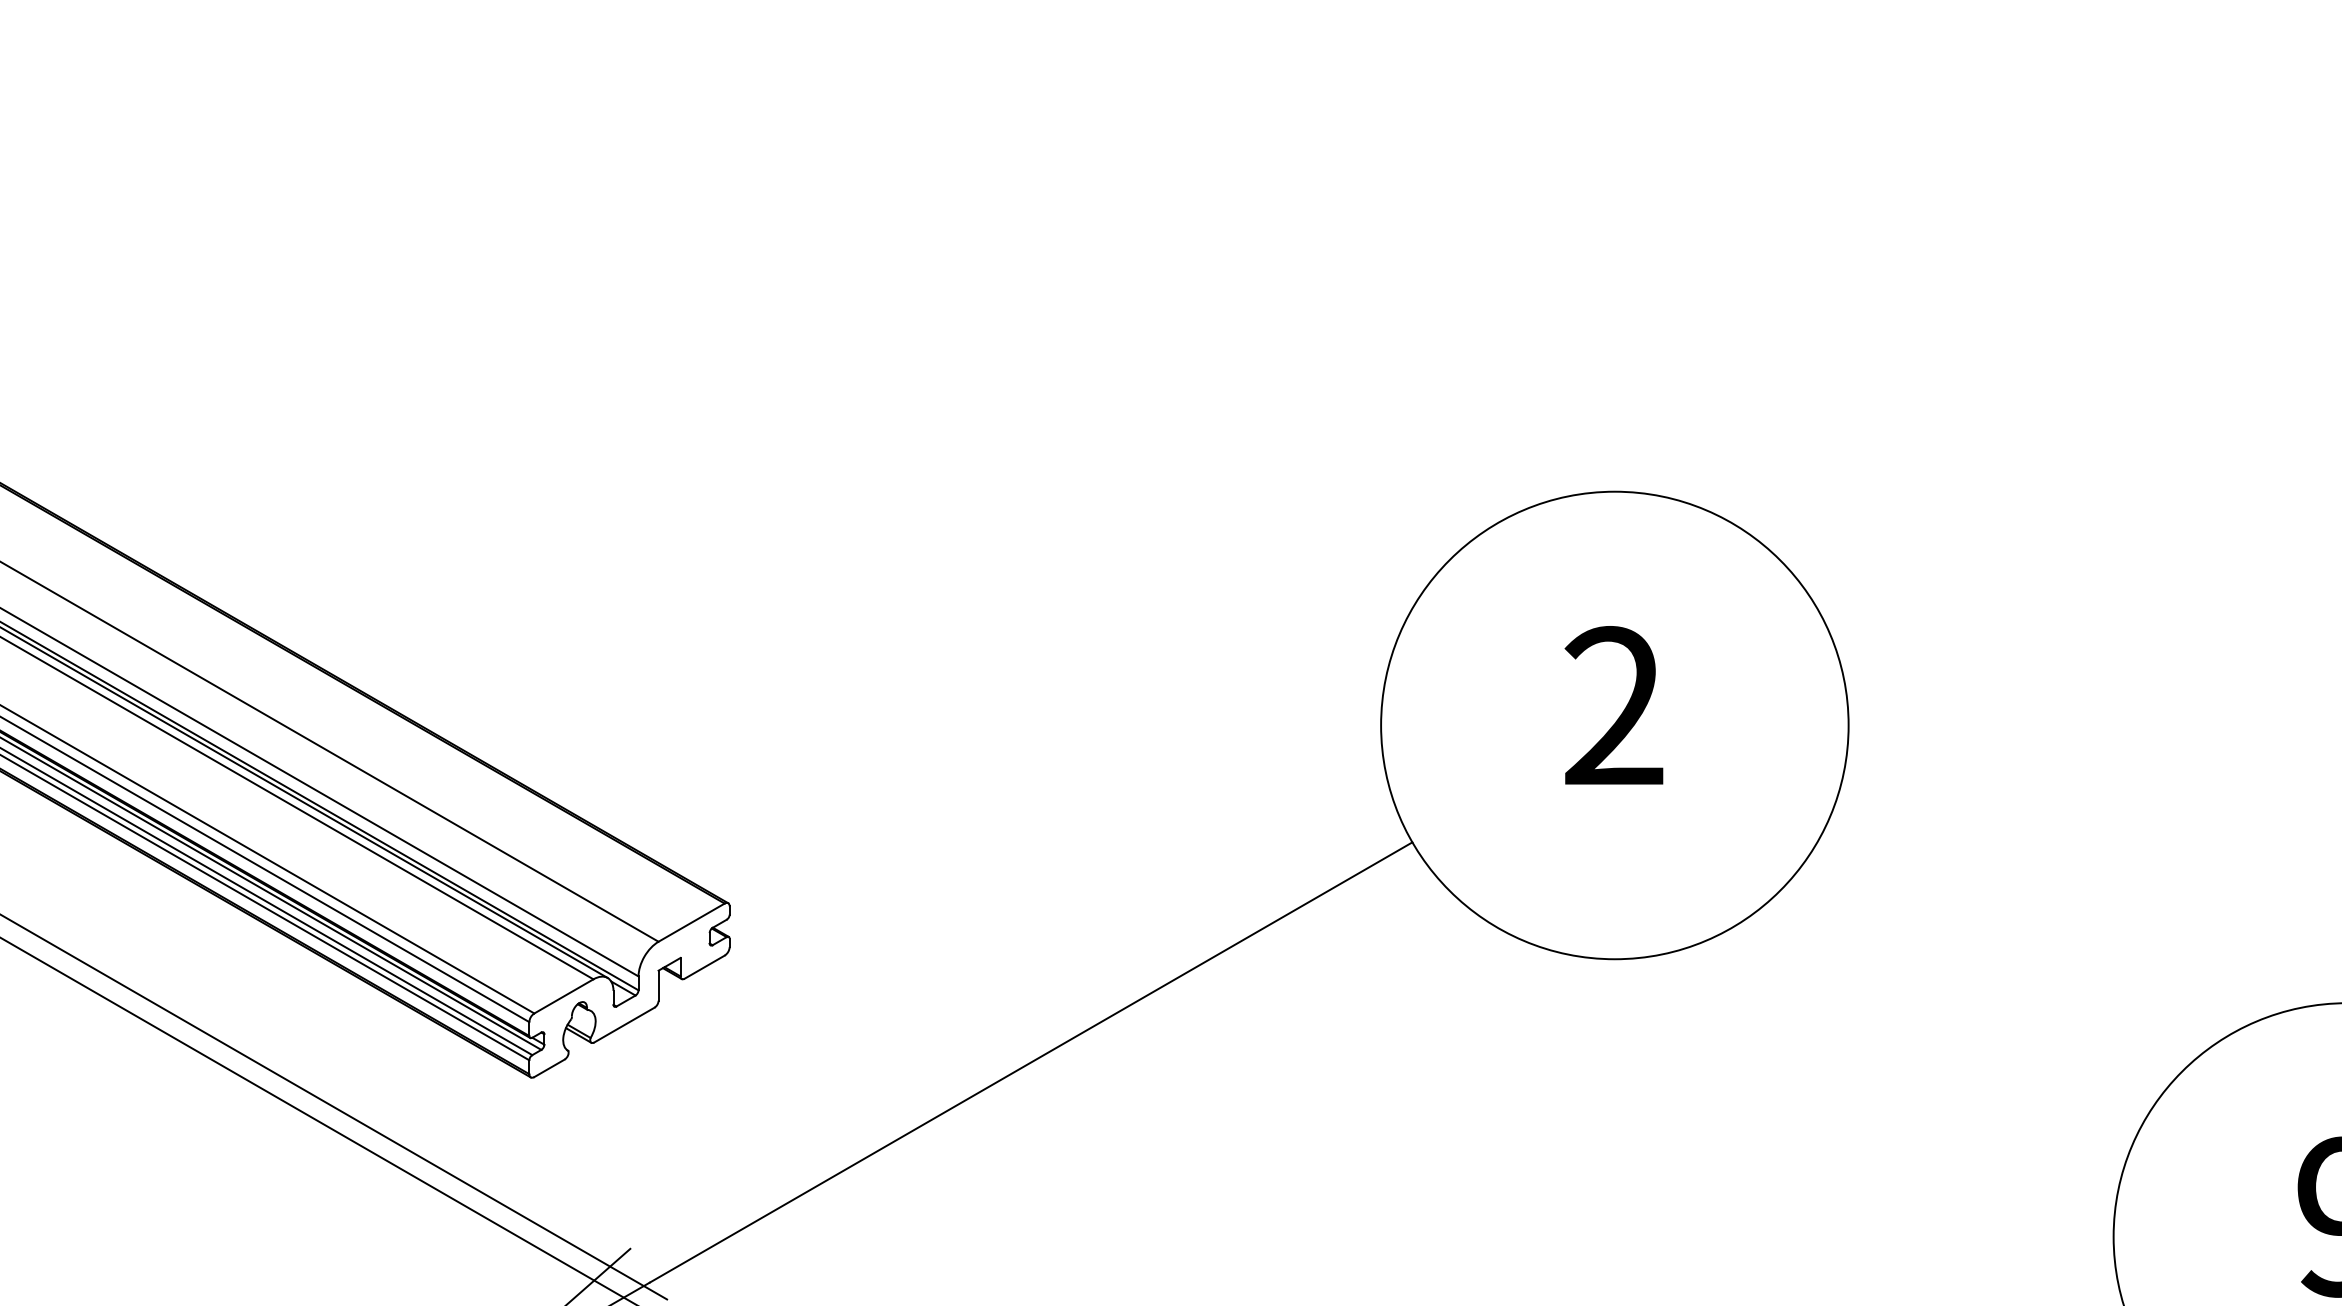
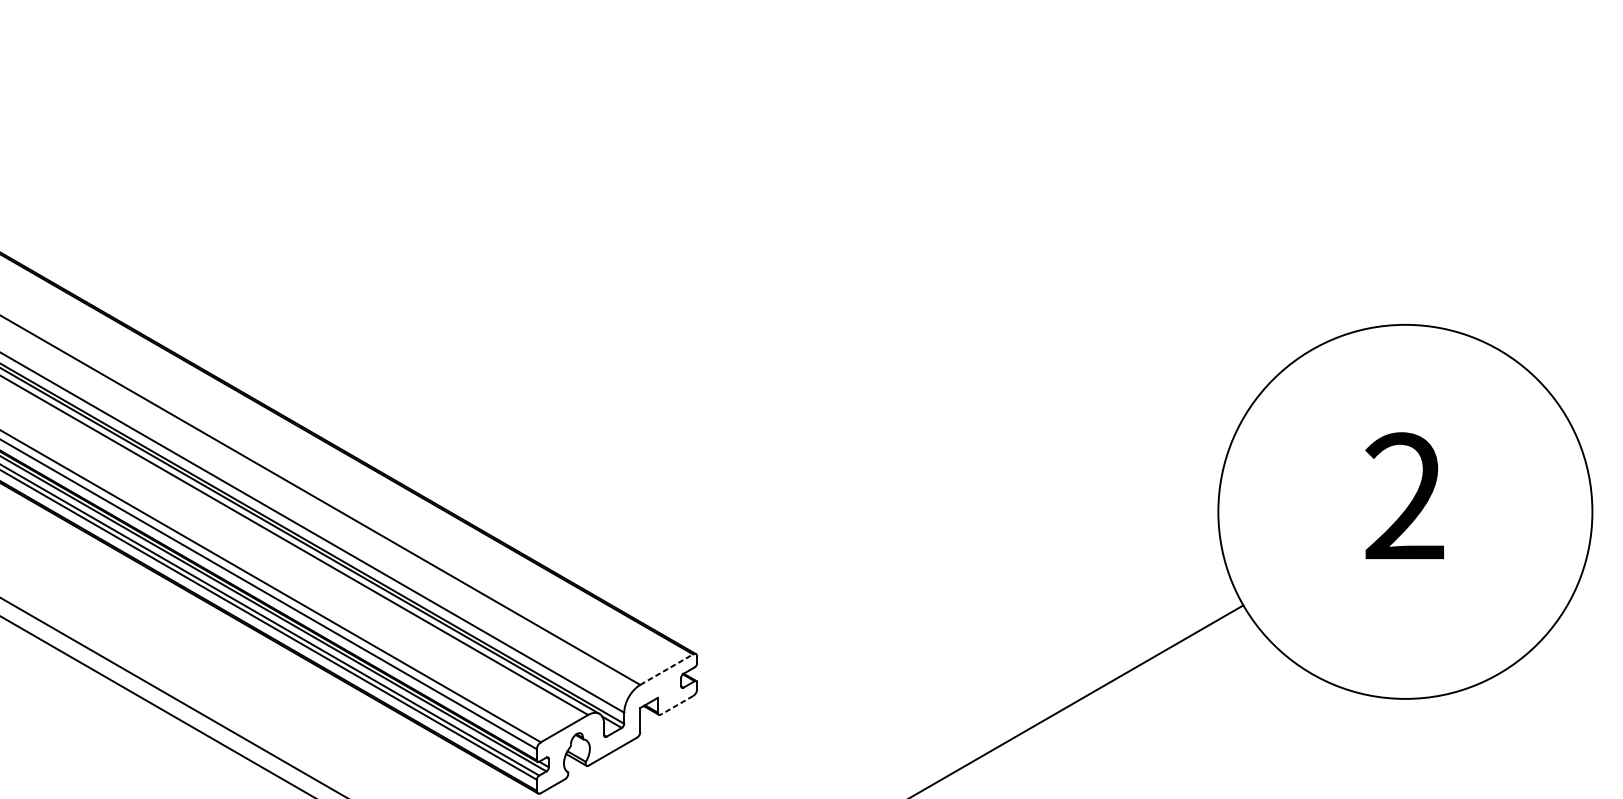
line: (692, 922) -> (667, 669), solid -> dashed
line: (704, 967) -> (677, 705), solid -> dashed

